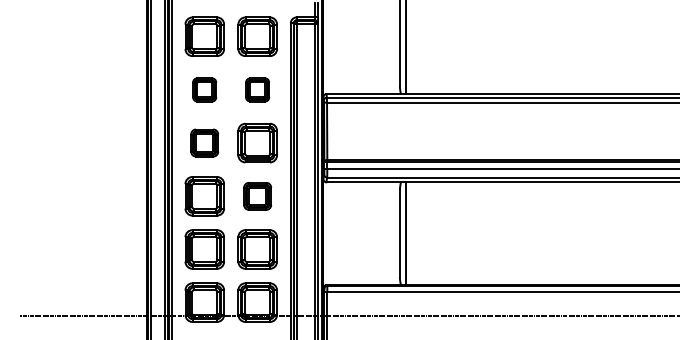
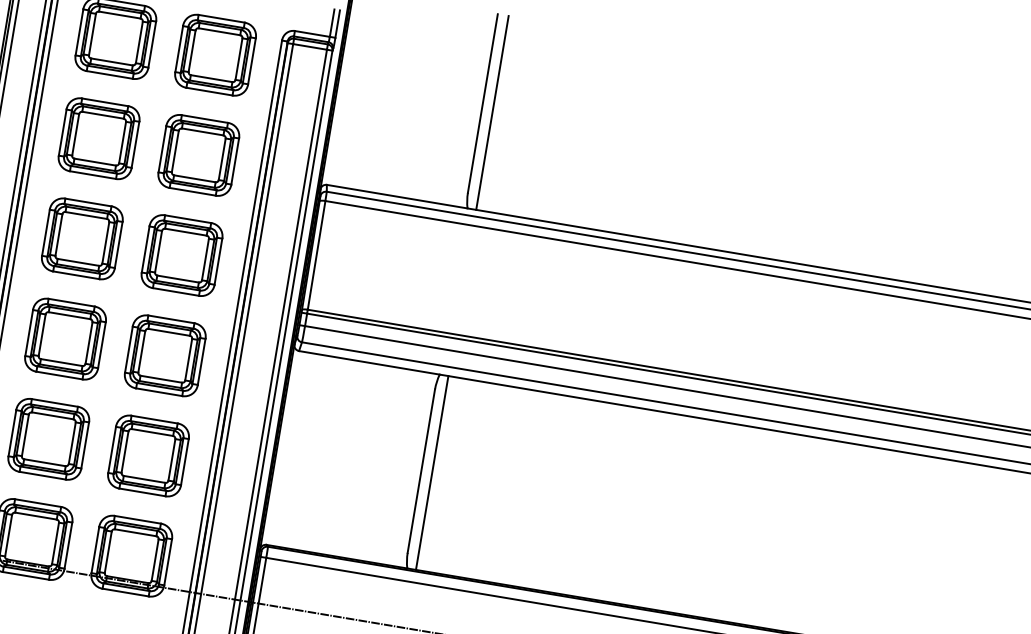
part: (204, 89) -> (98, 137), size x1.67
part: (257, 89) -> (198, 154), size x1.67
part: (204, 142) -> (81, 237), size x1.43
part: (257, 196) -> (164, 356), size x1.43

